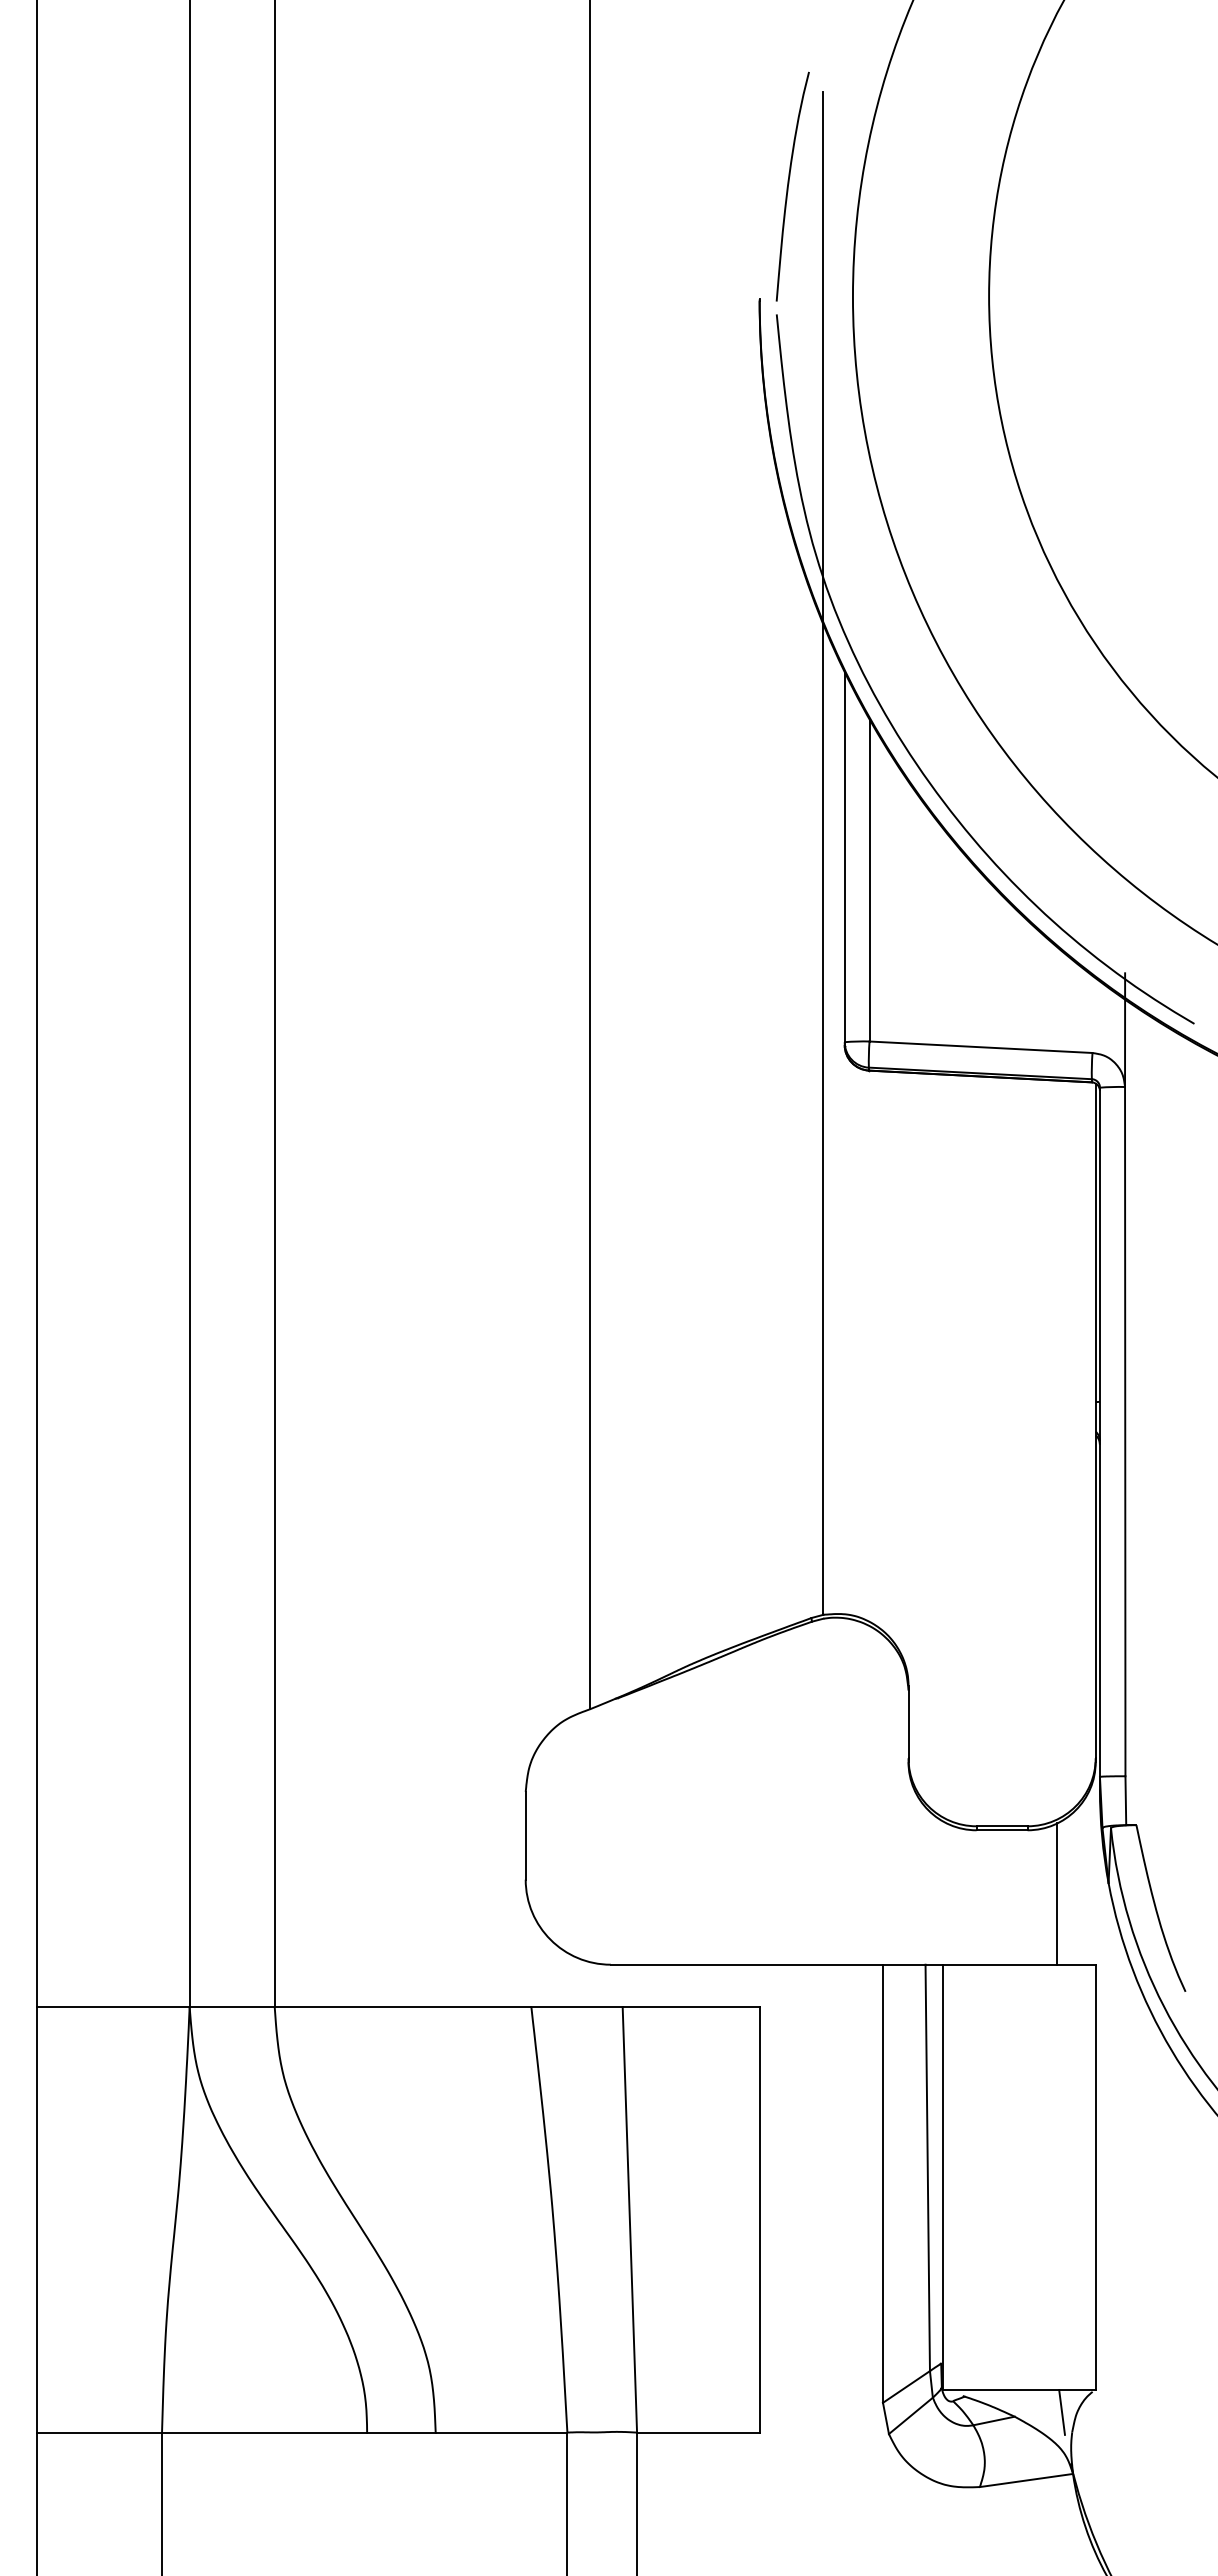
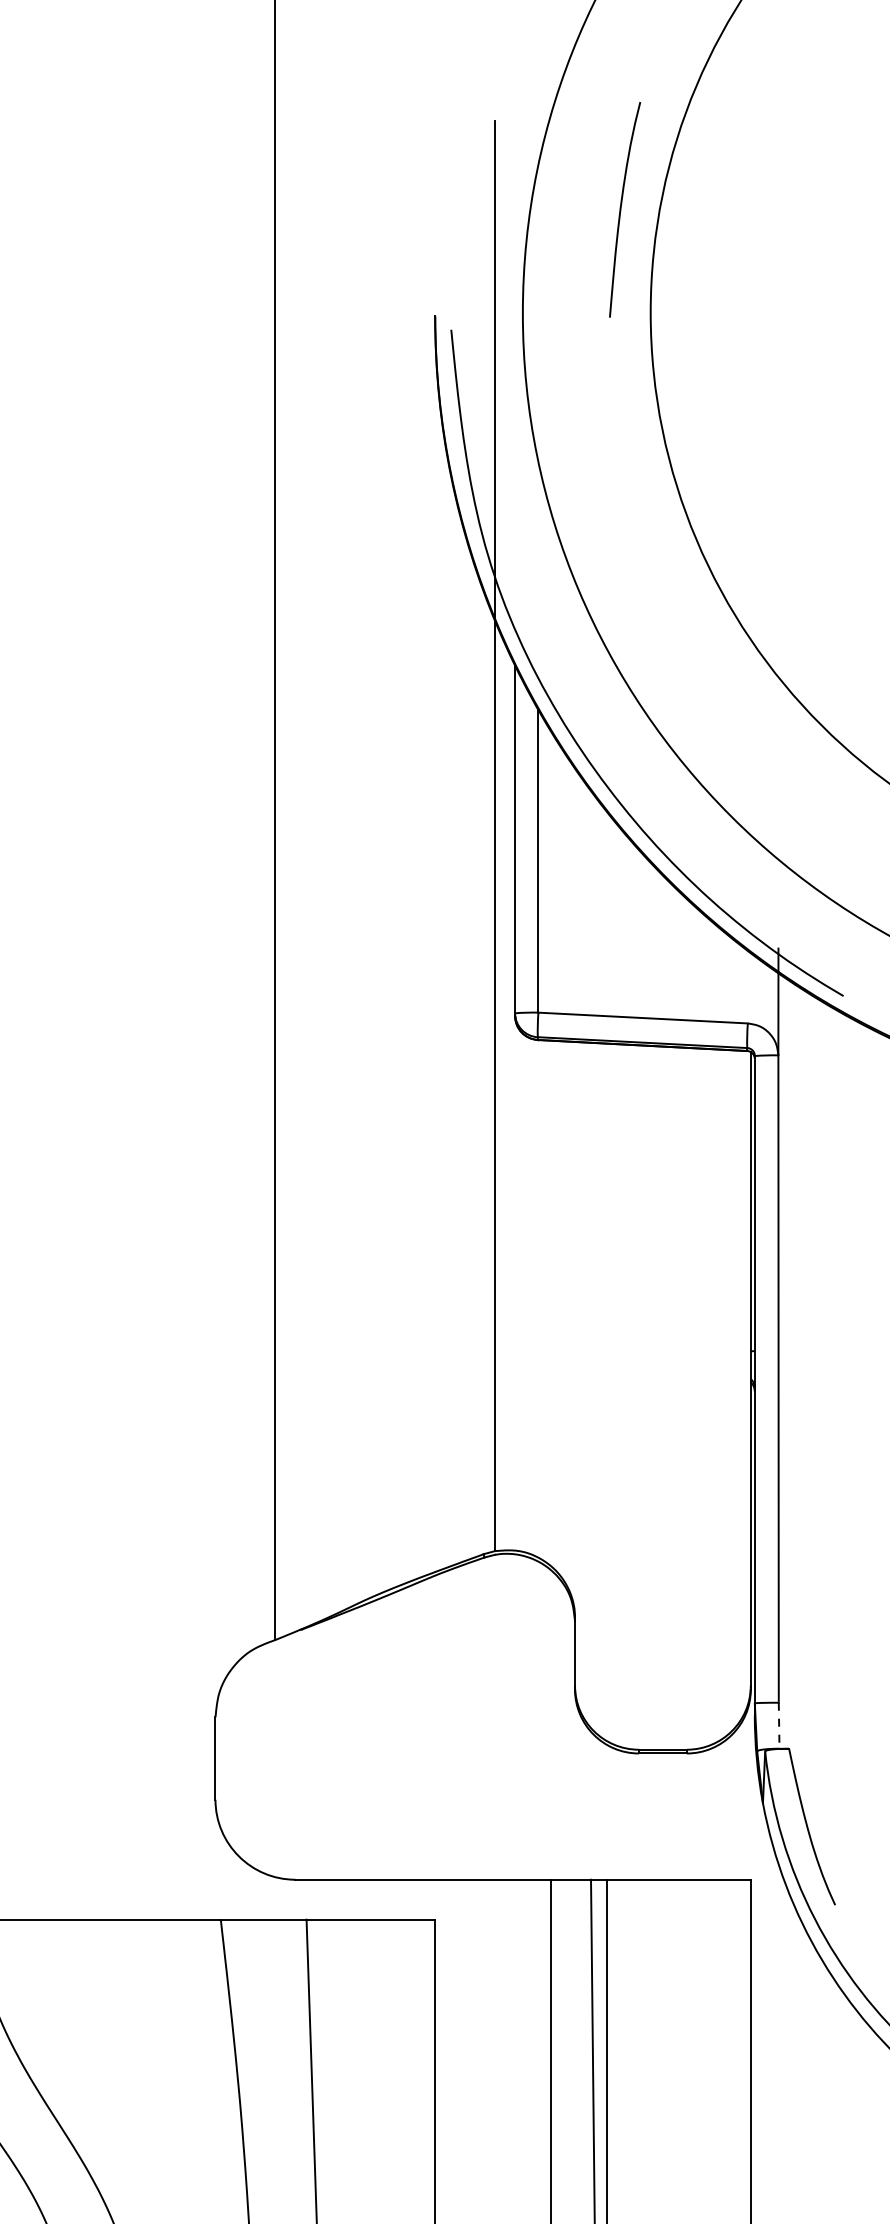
curve: (789, 184) -> (621, 207), moved
line: (1125, 1801) -> (778, 1726), solid -> dashed
line: (1057, 1893) -> (714, 1812), removed

